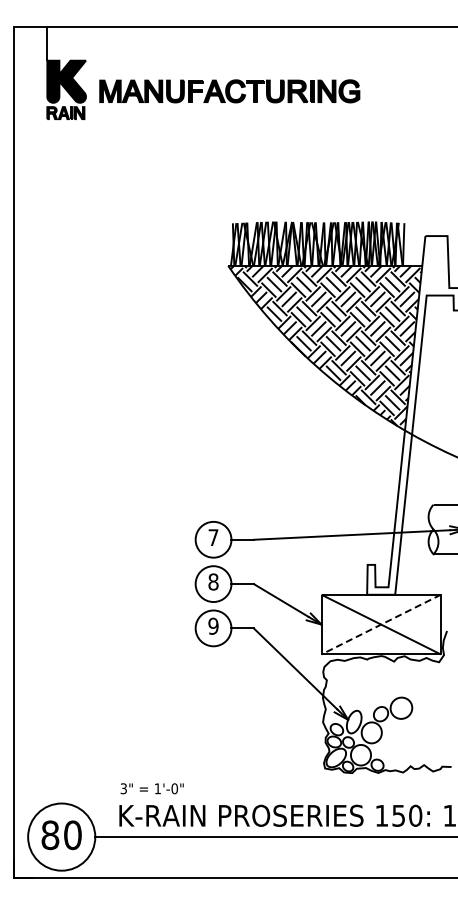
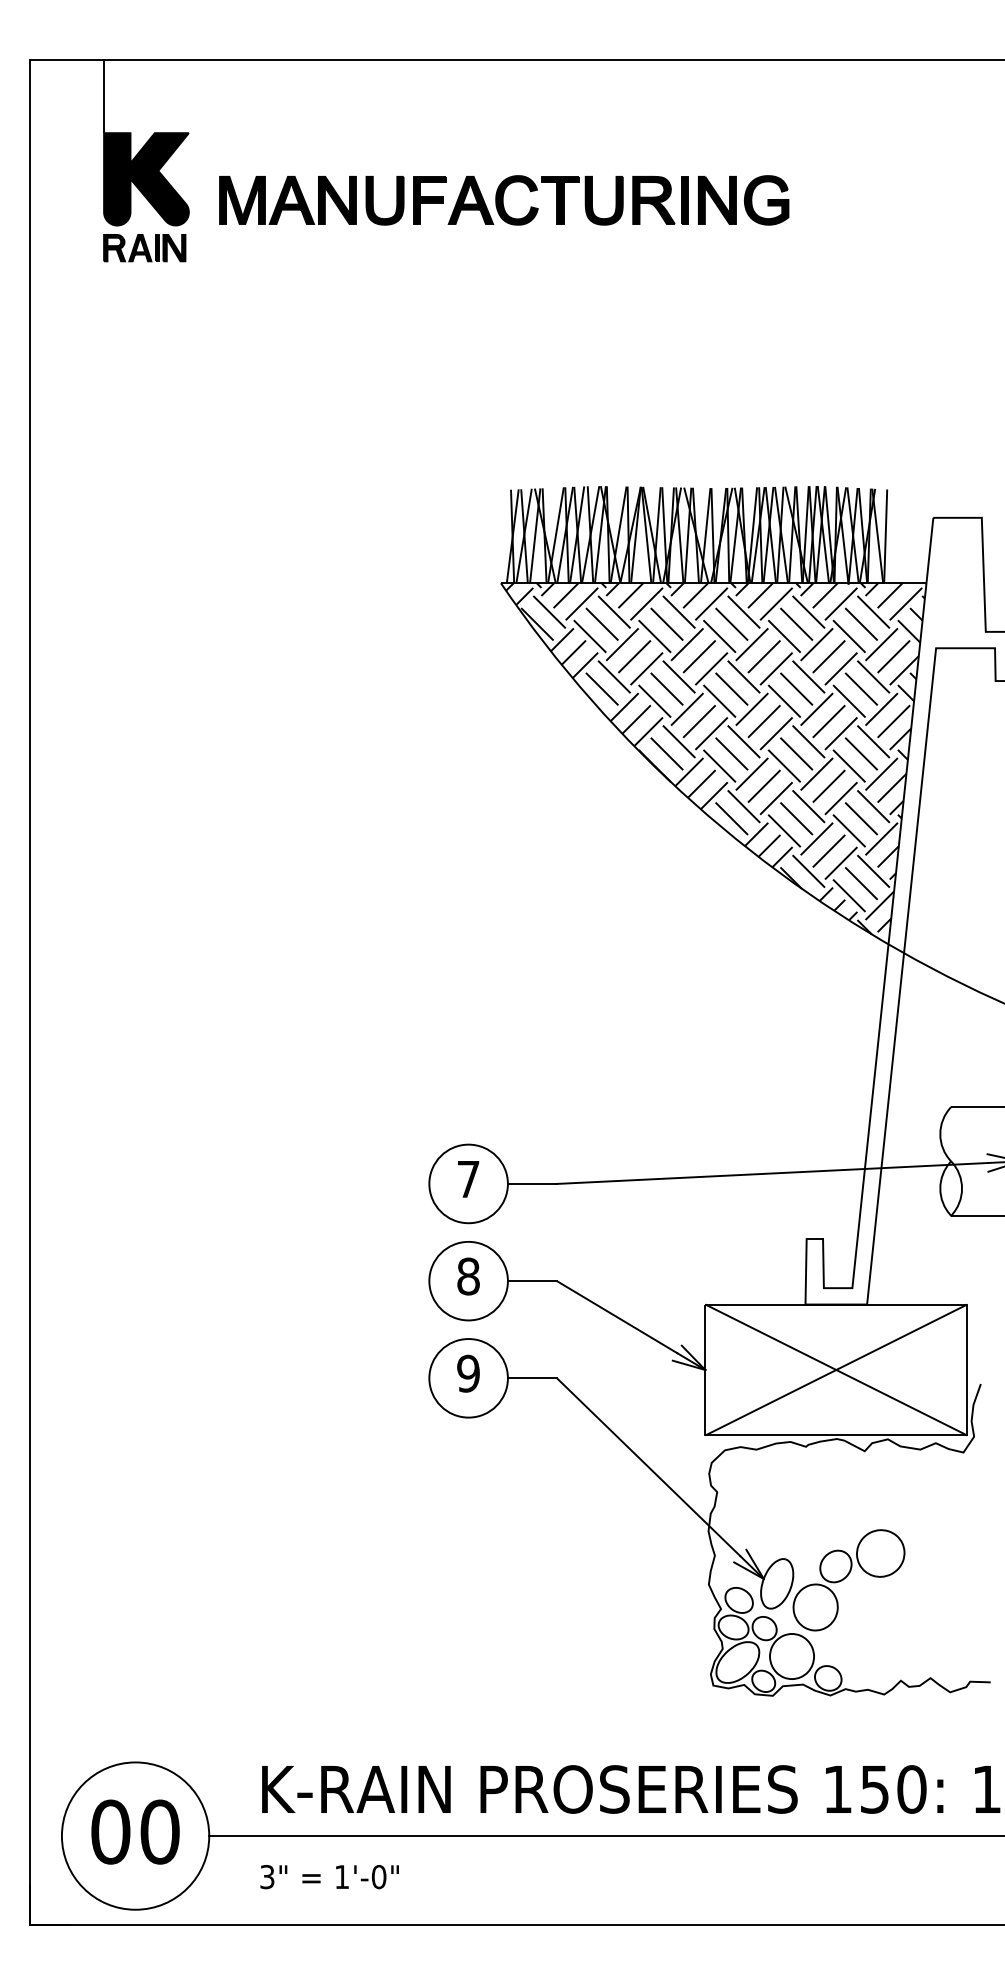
line: (381, 624) -> (836, 1369), dashed -> solid
text: (151, 788) -> (328, 1876), moved
text: (50, 835) -> (110, 1832), 80 -> 00

